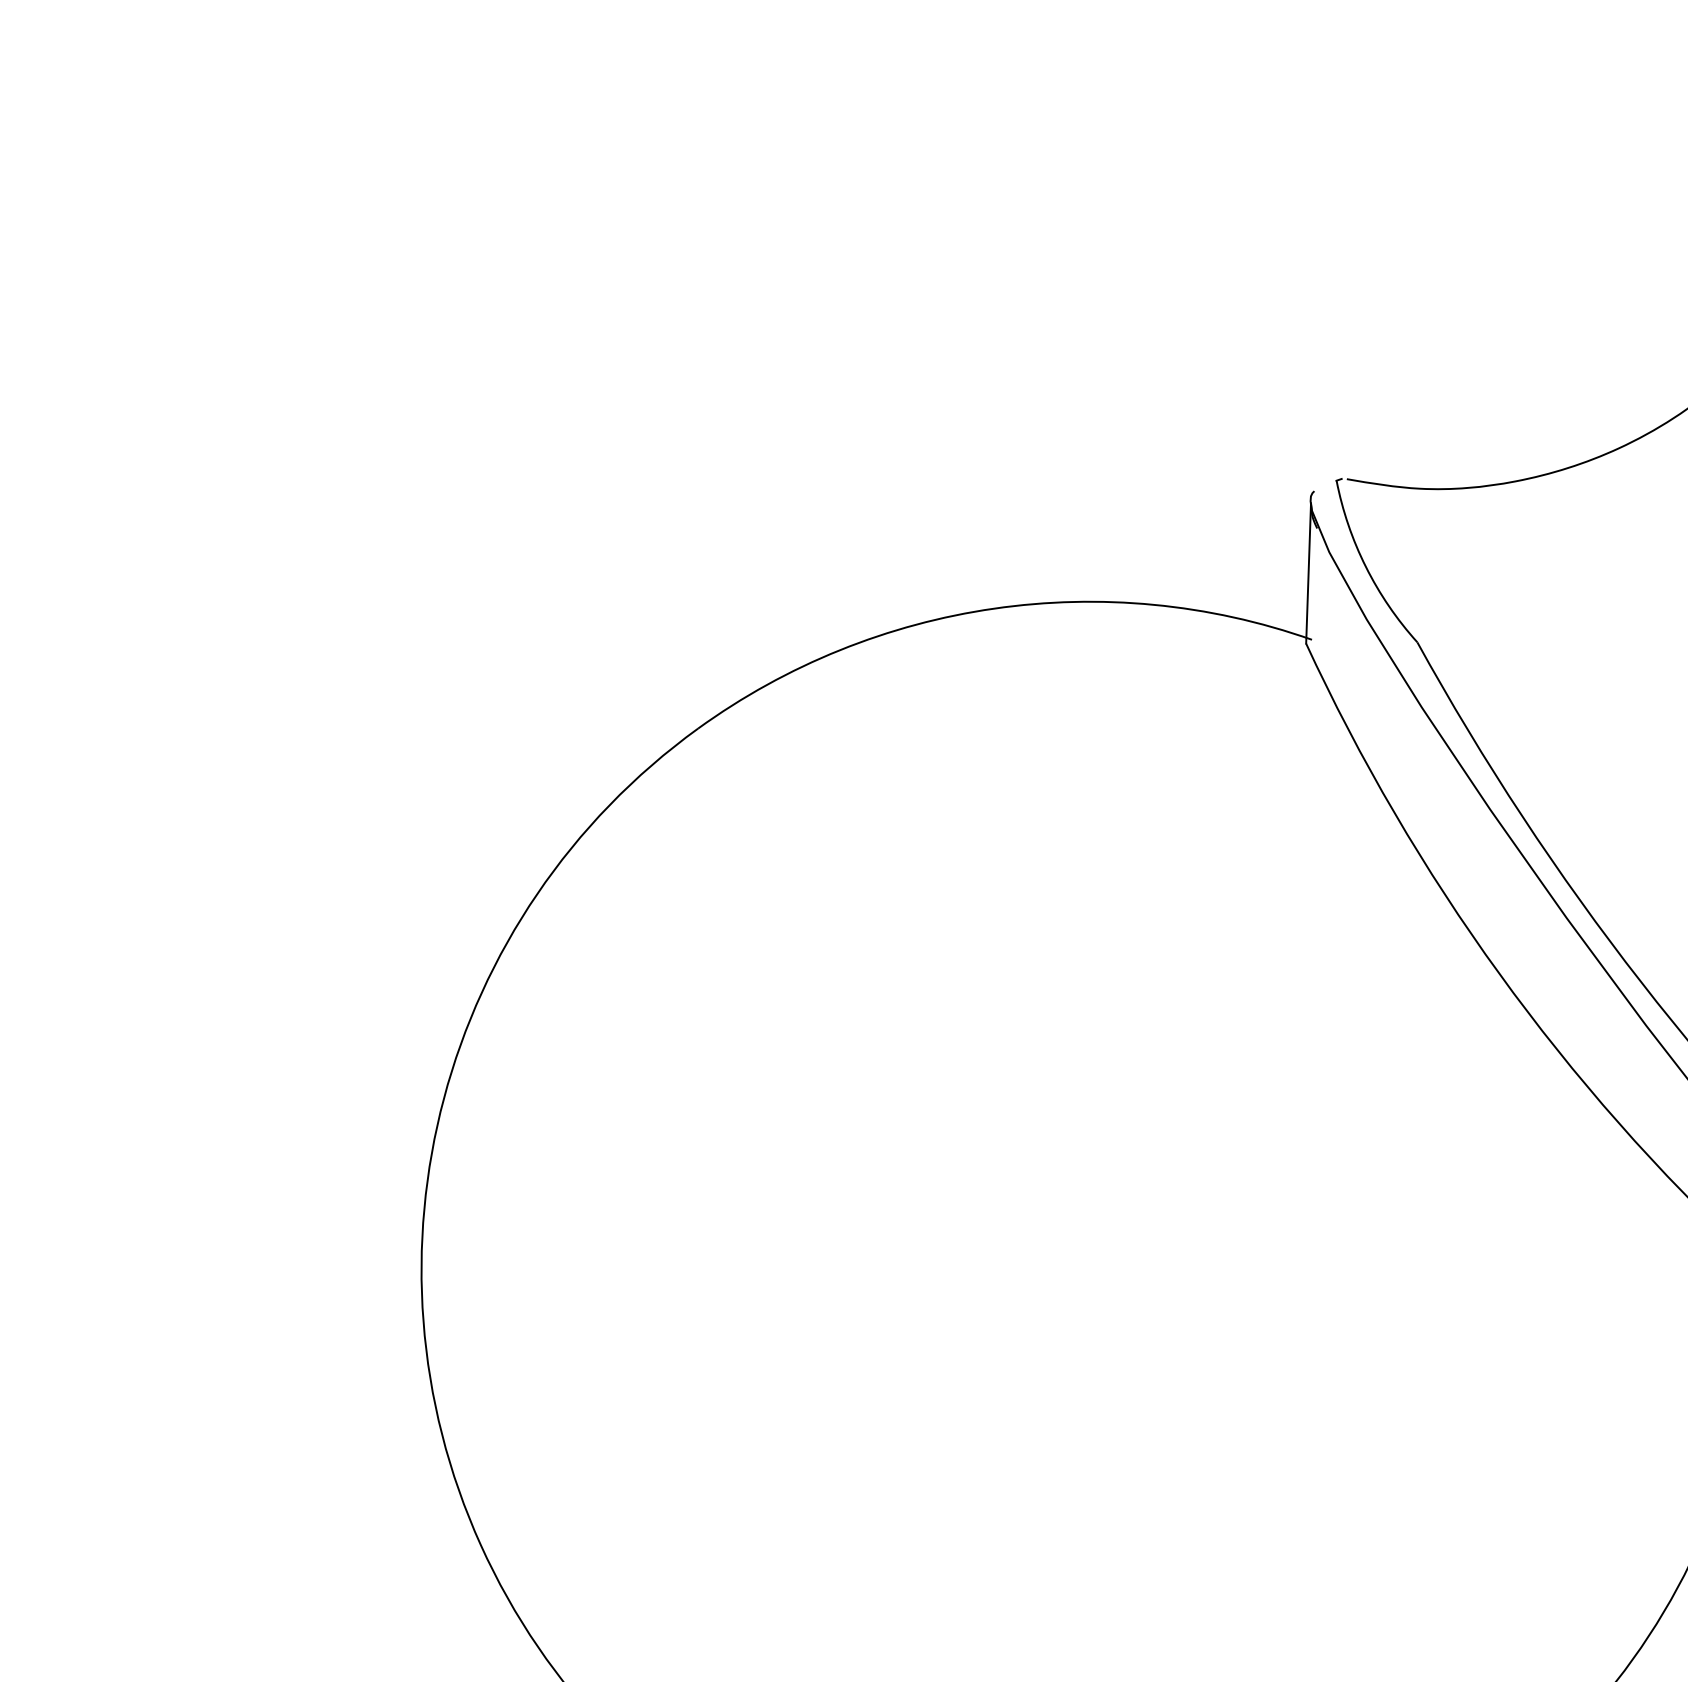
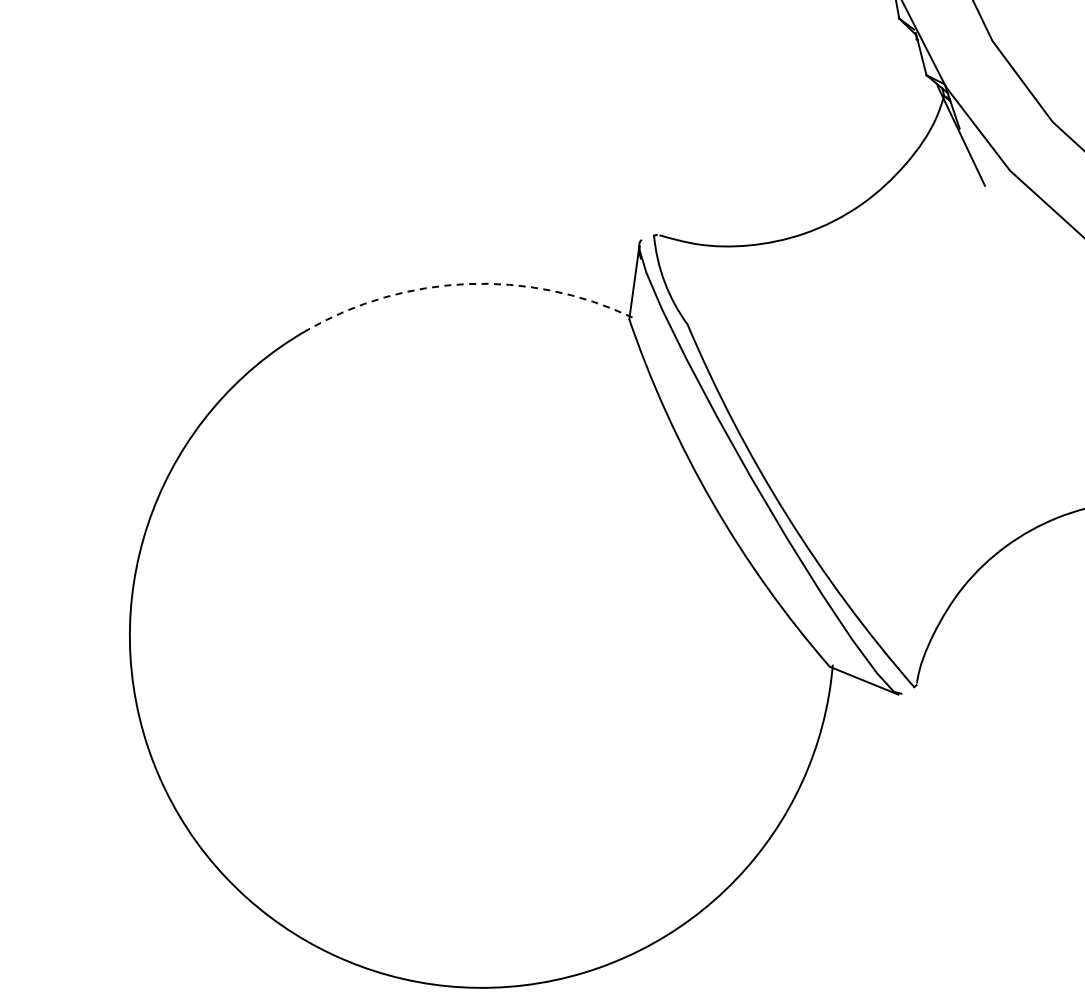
arc: (993, 609) -> (467, 284), solid -> dashed

